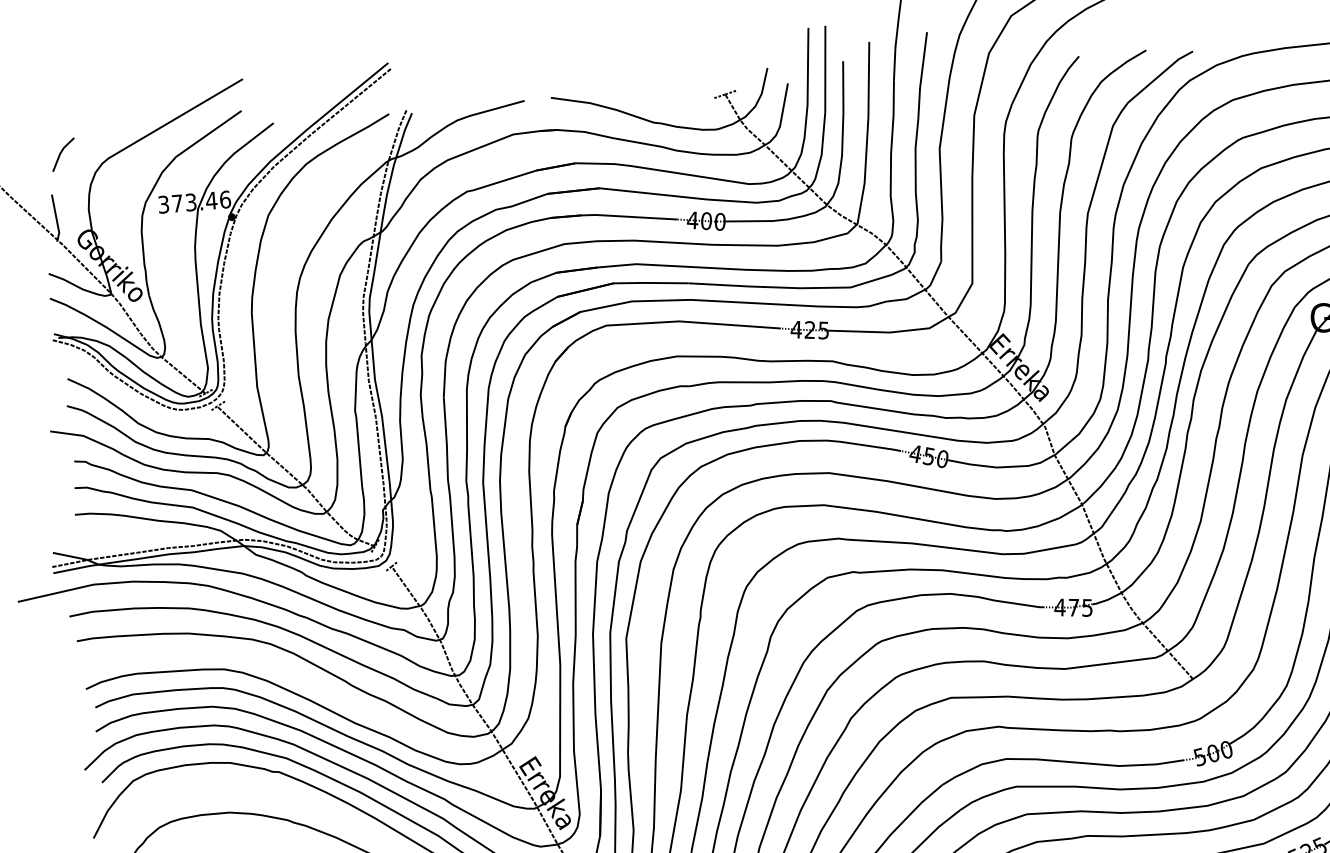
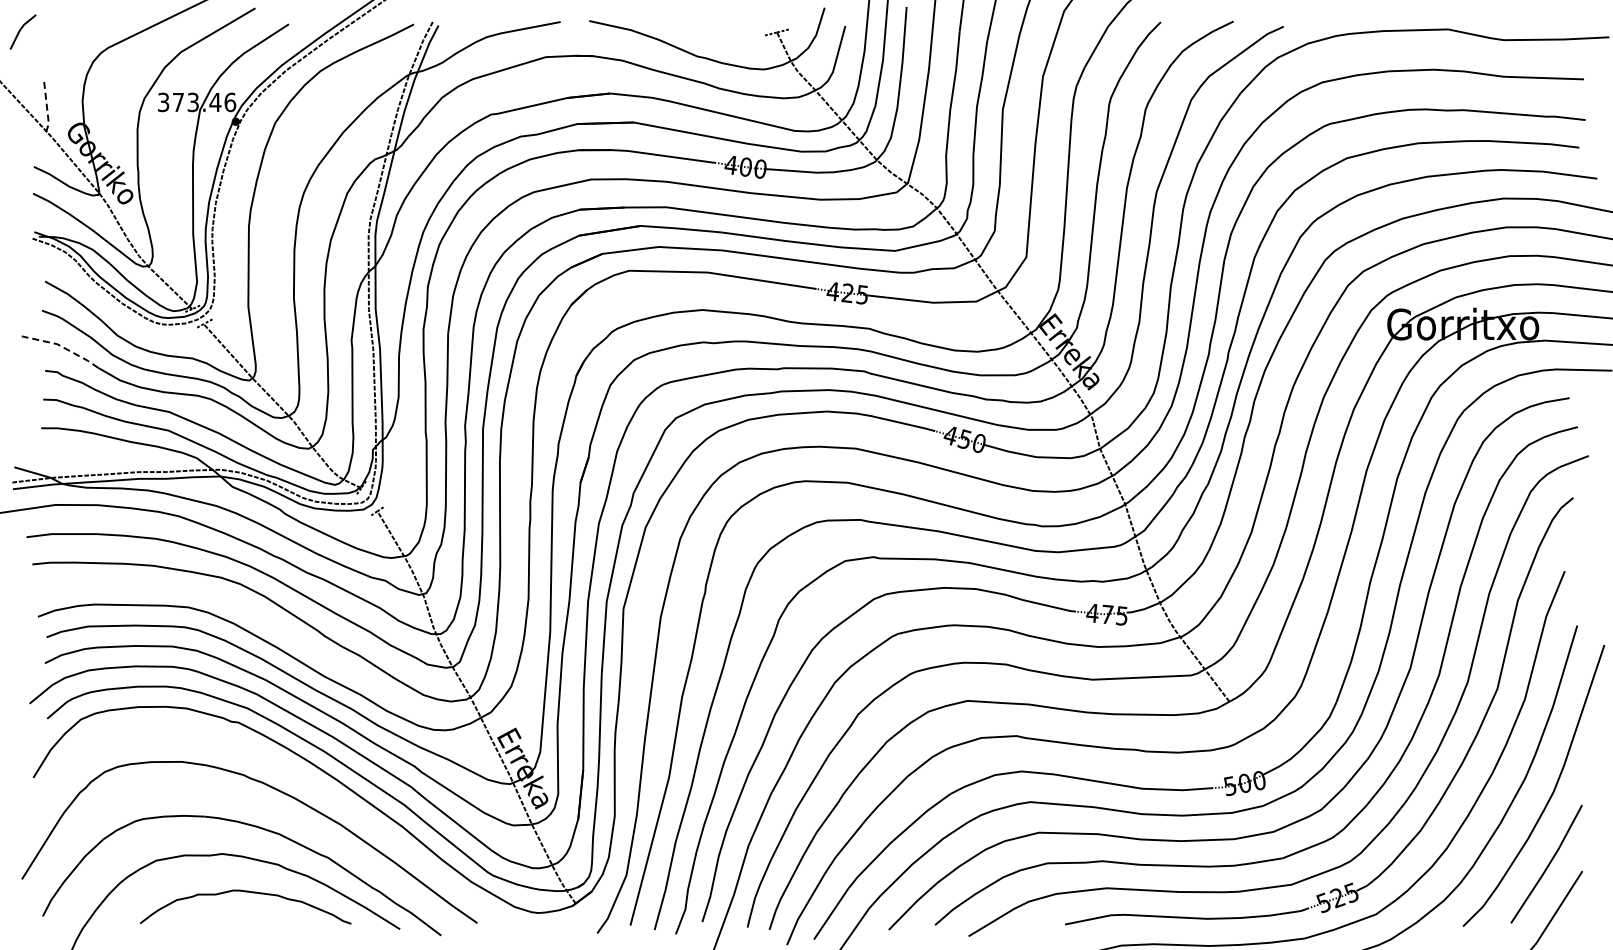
line: (61, 153) -> (21, 30), moved
line: (56, 218) -> (47, 108), solid -> dashed
line: (88, 437) -> (62, 346), solid -> dashed

